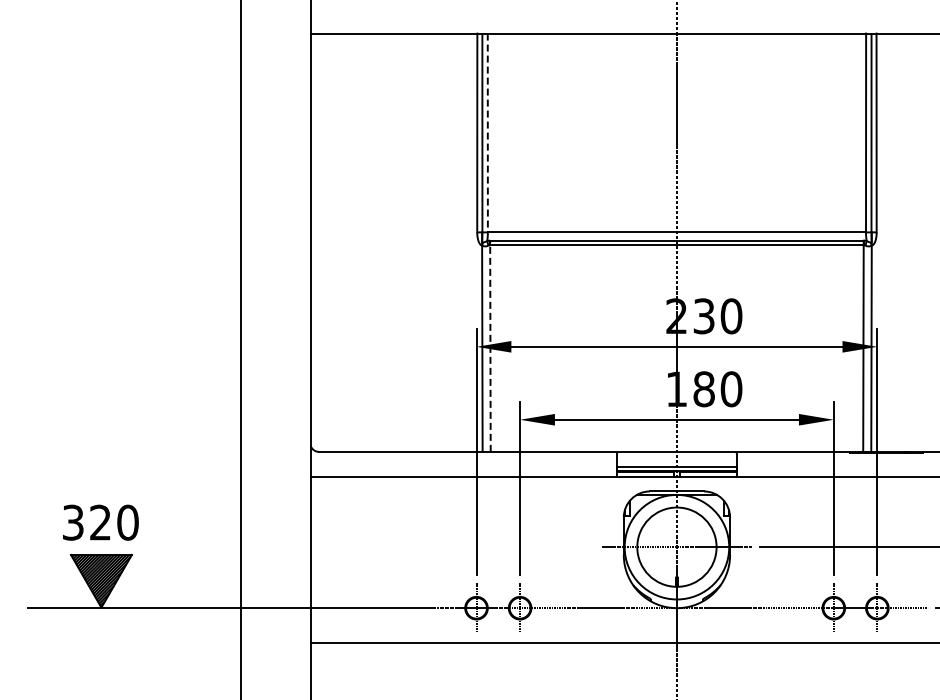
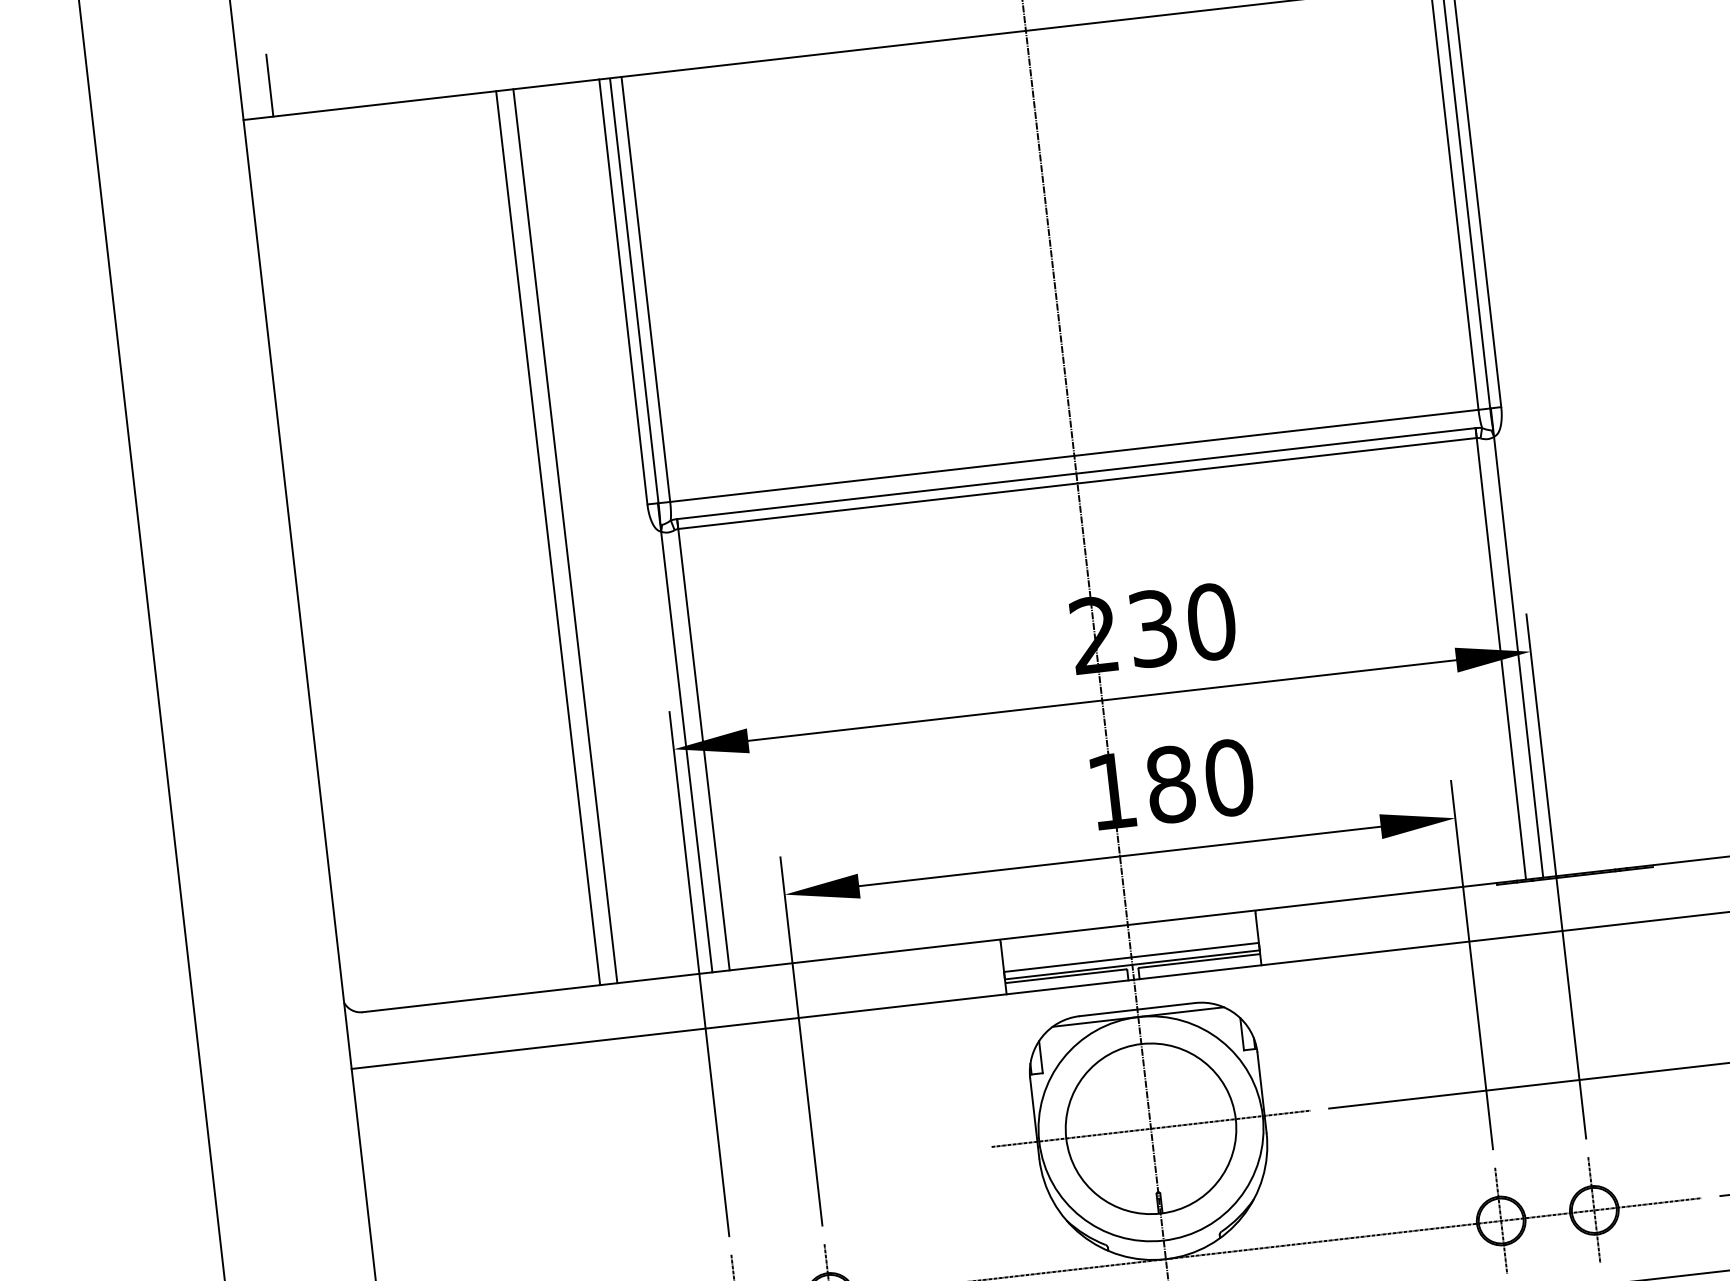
line: (324, 18) -> (268, 84), added
line: (487, 133) -> (645, 290), dashed -> solid
line: (429, 242) -> (547, 537), added
line: (437, 242) -> (564, 535), added
line: (490, 346) -> (703, 745), dashed -> solid

